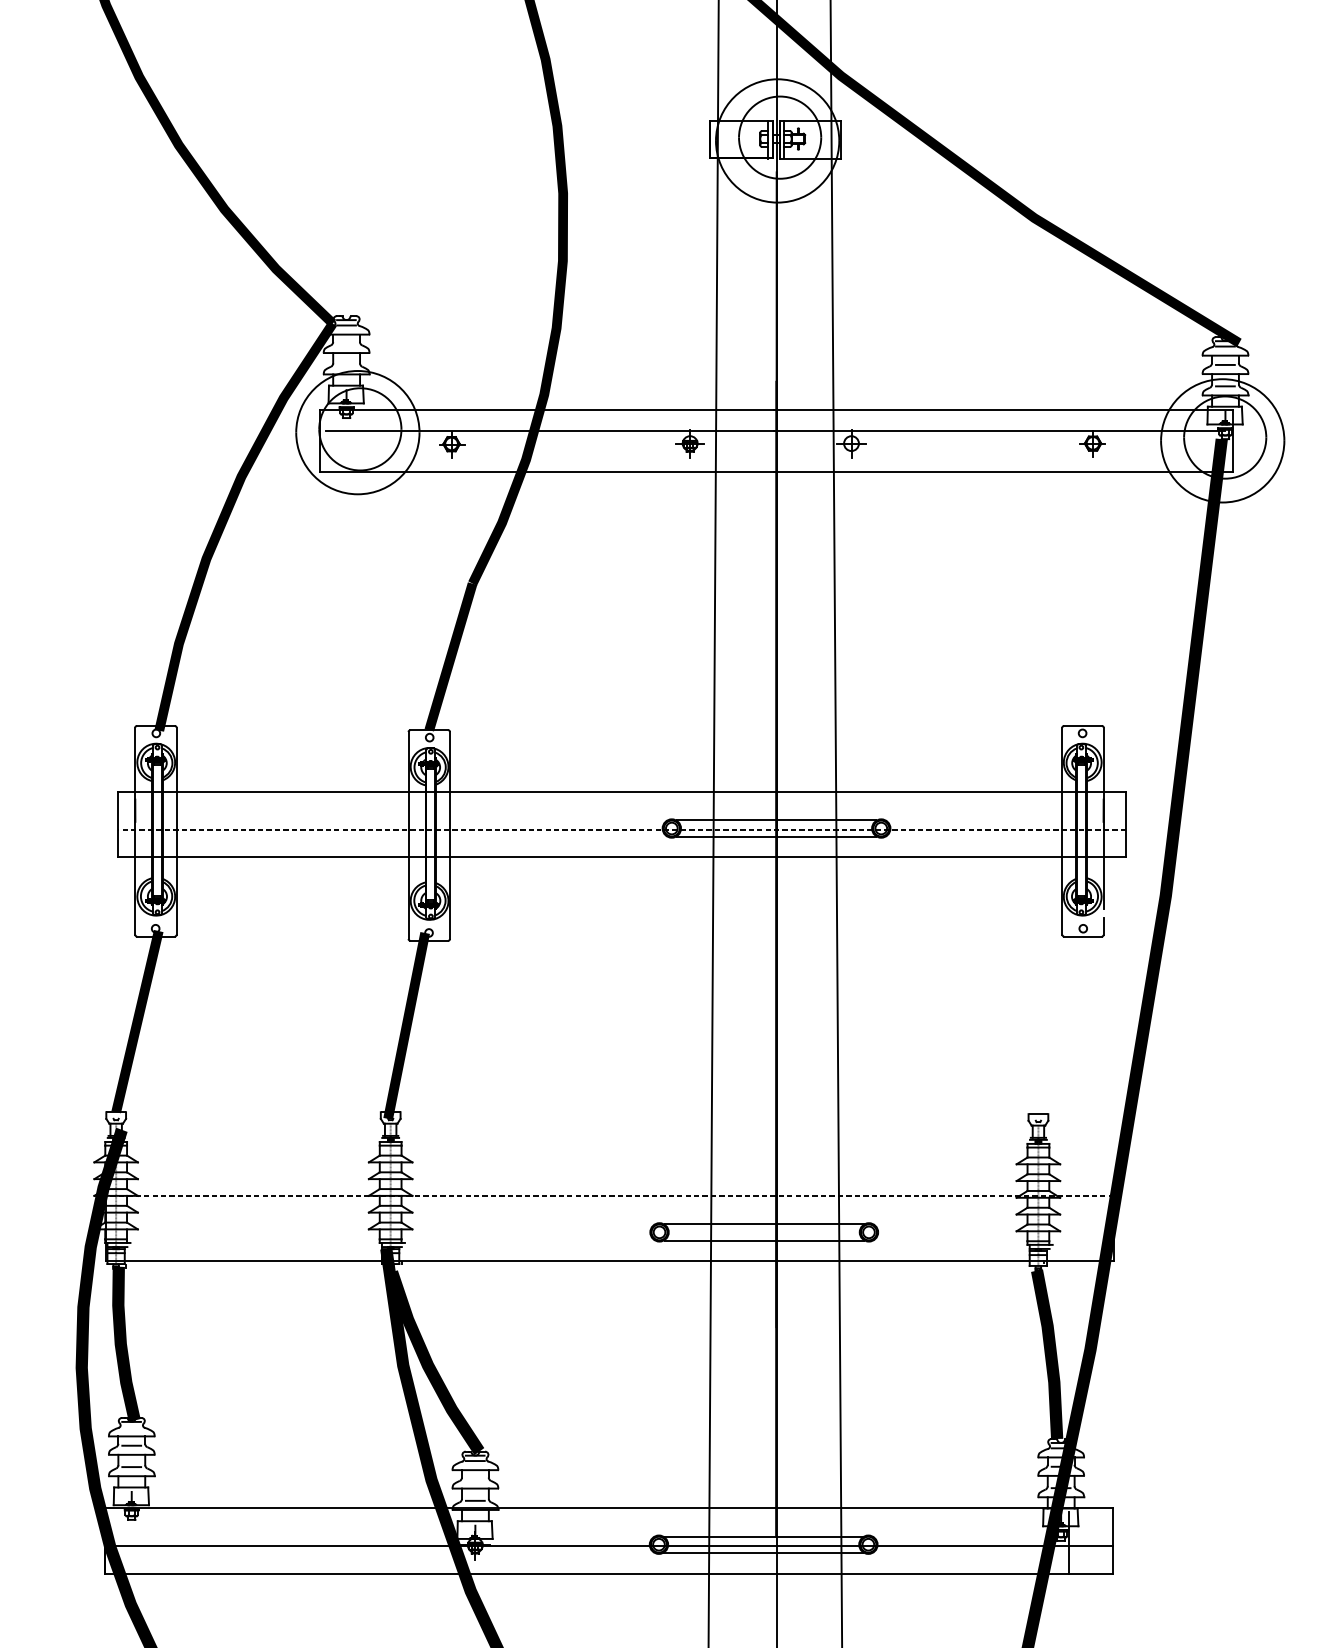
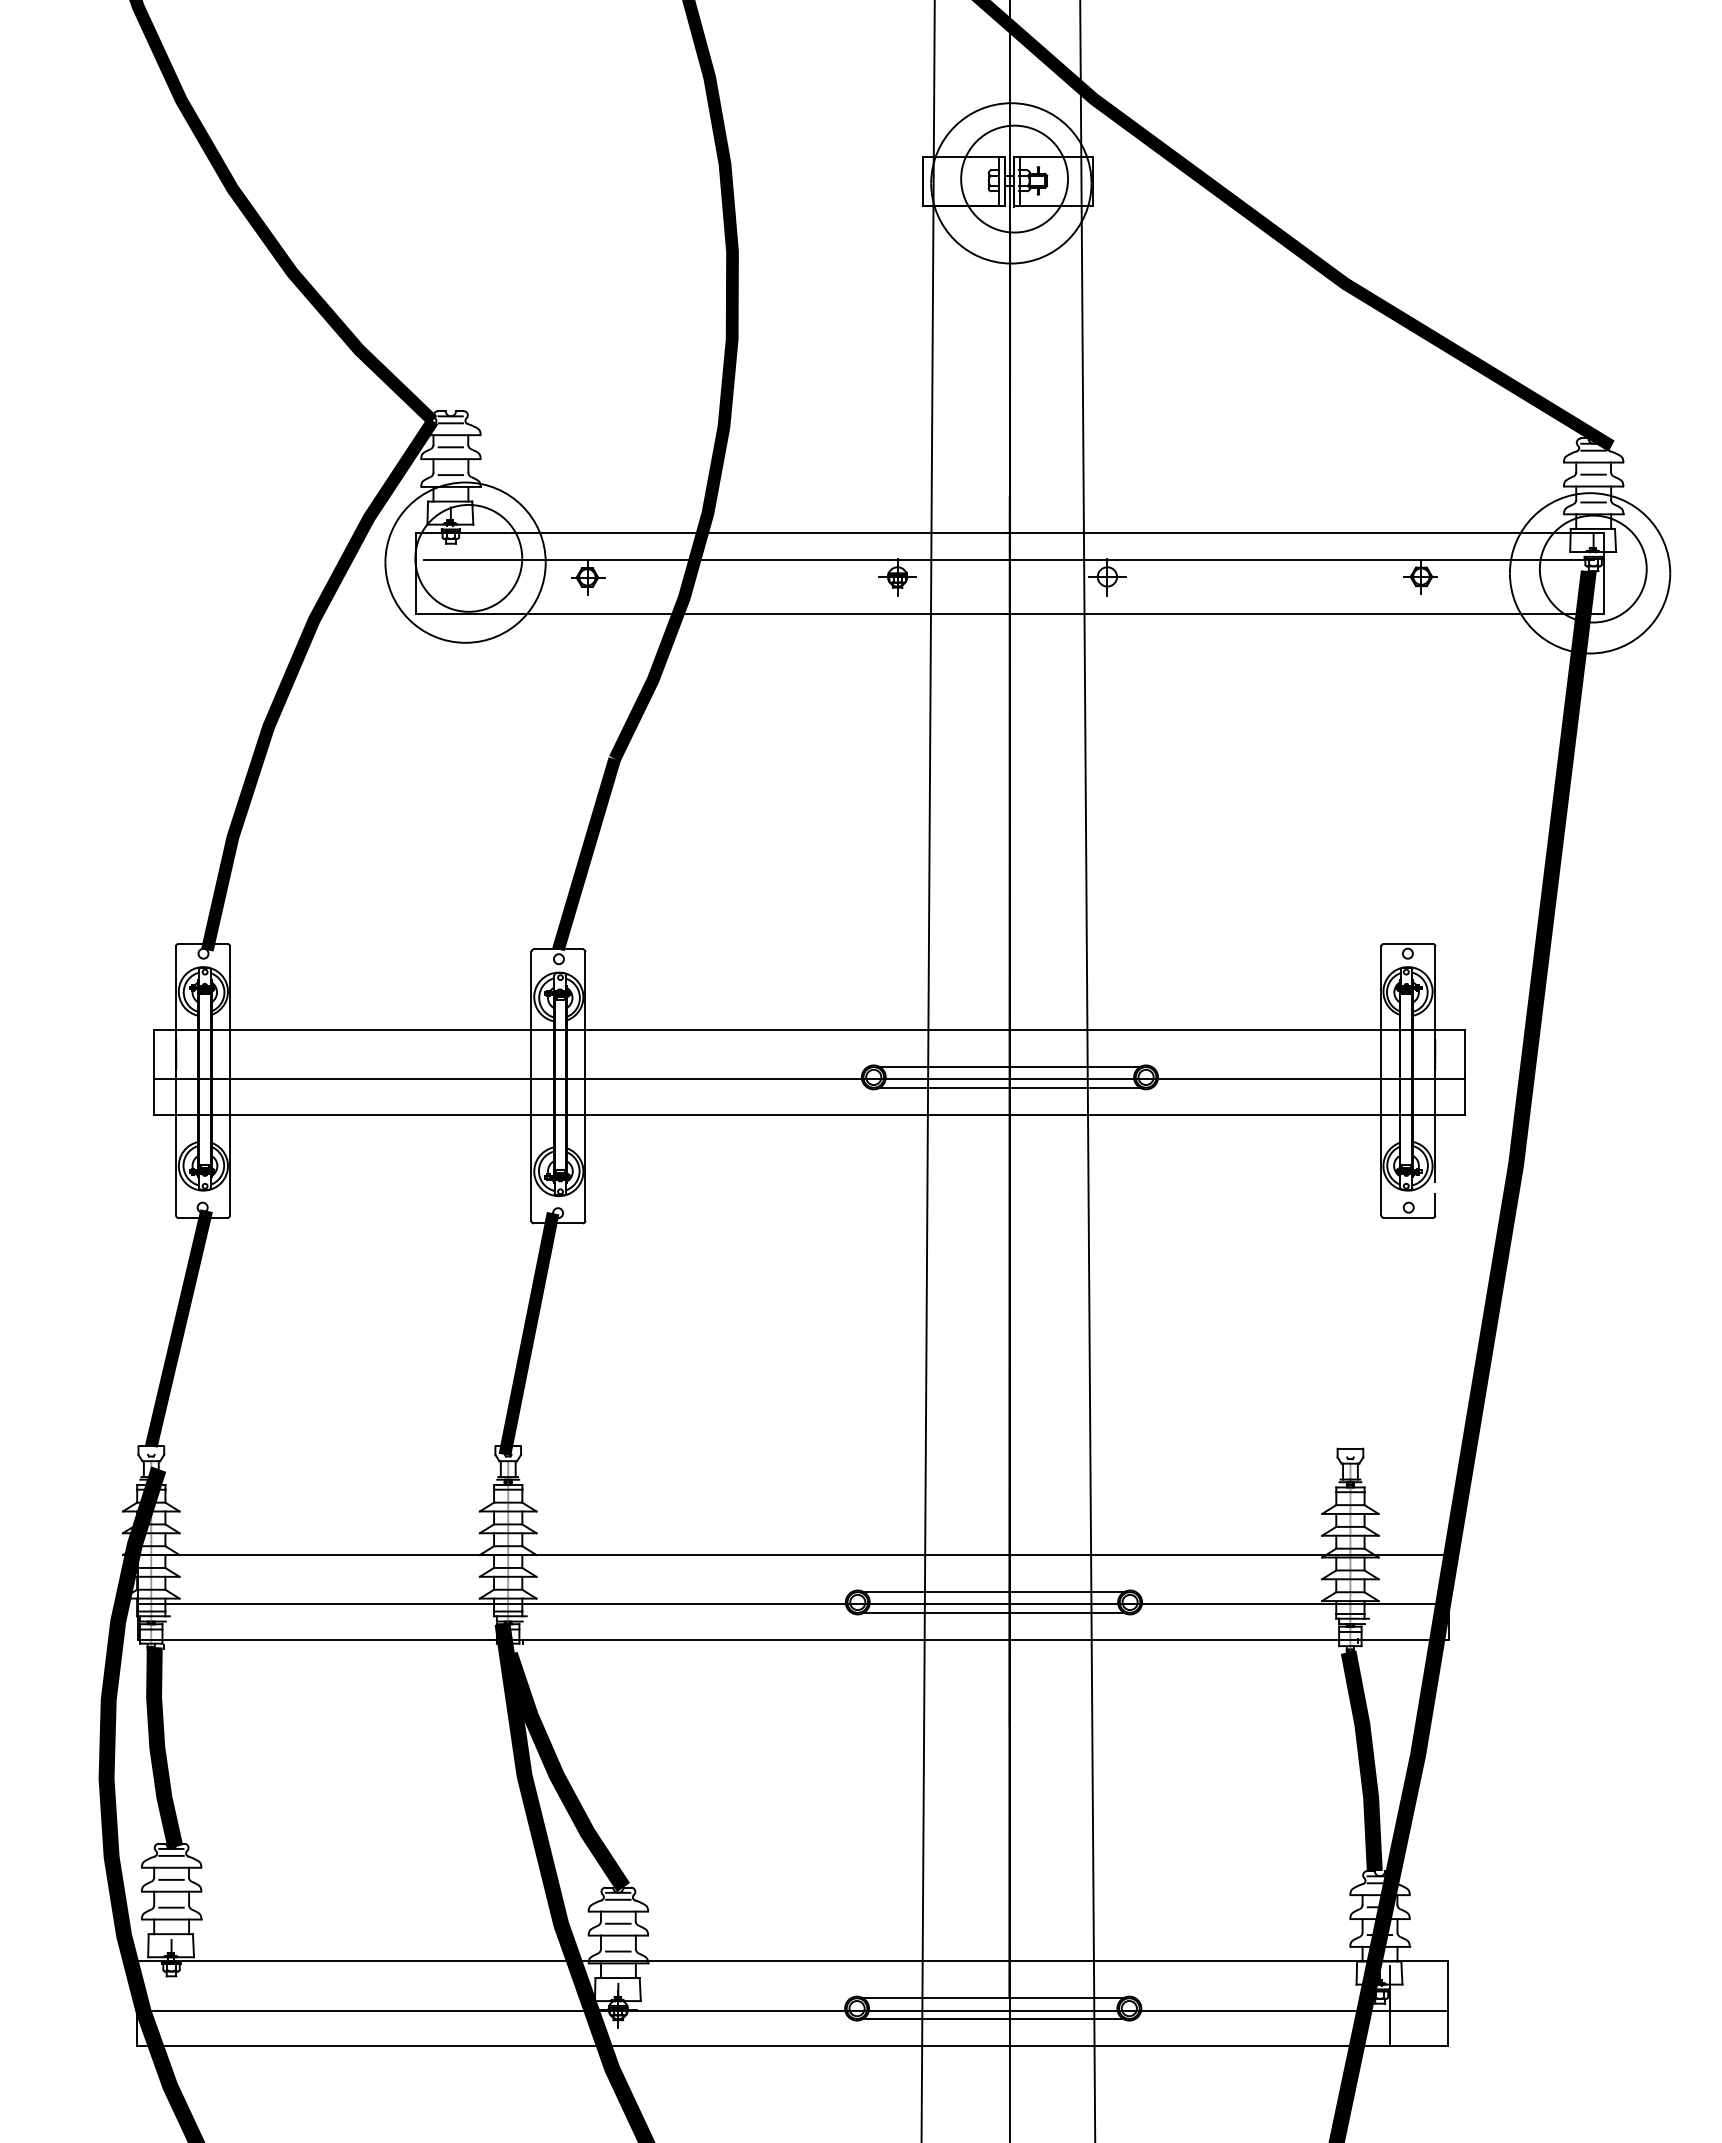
line: (346, 344) -> (450, 447), added
line: (346, 365) -> (450, 475), added
line: (621, 830) -> (808, 1079), dashed -> solid
line: (609, 1196) -> (792, 1555), dashed -> solid
line: (609, 1233) -> (792, 1604), added
line: (131, 1426) -> (171, 1855), added
line: (475, 1479) -> (618, 1923), added

